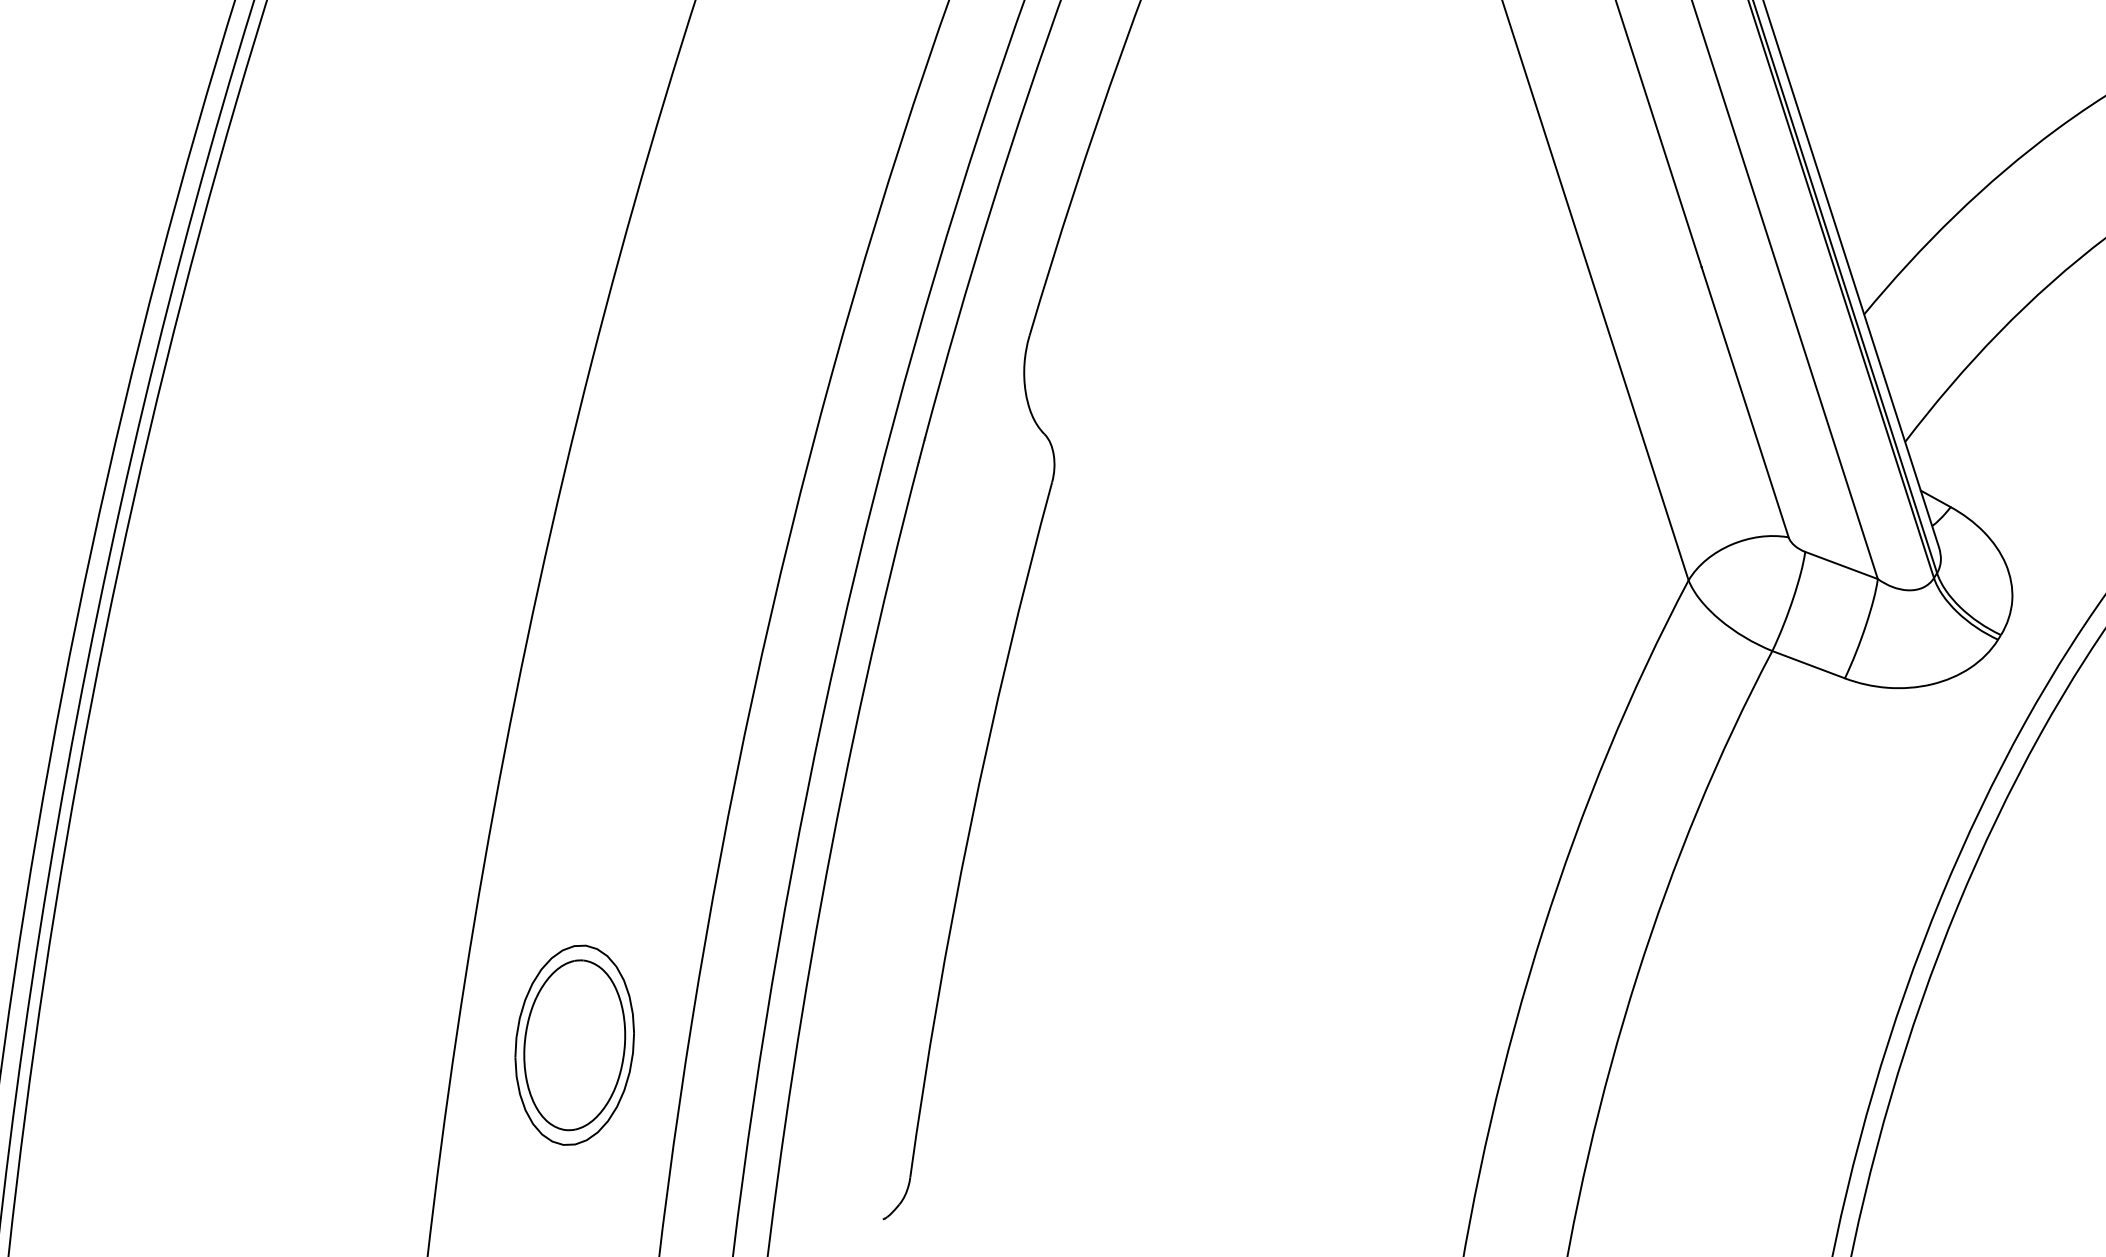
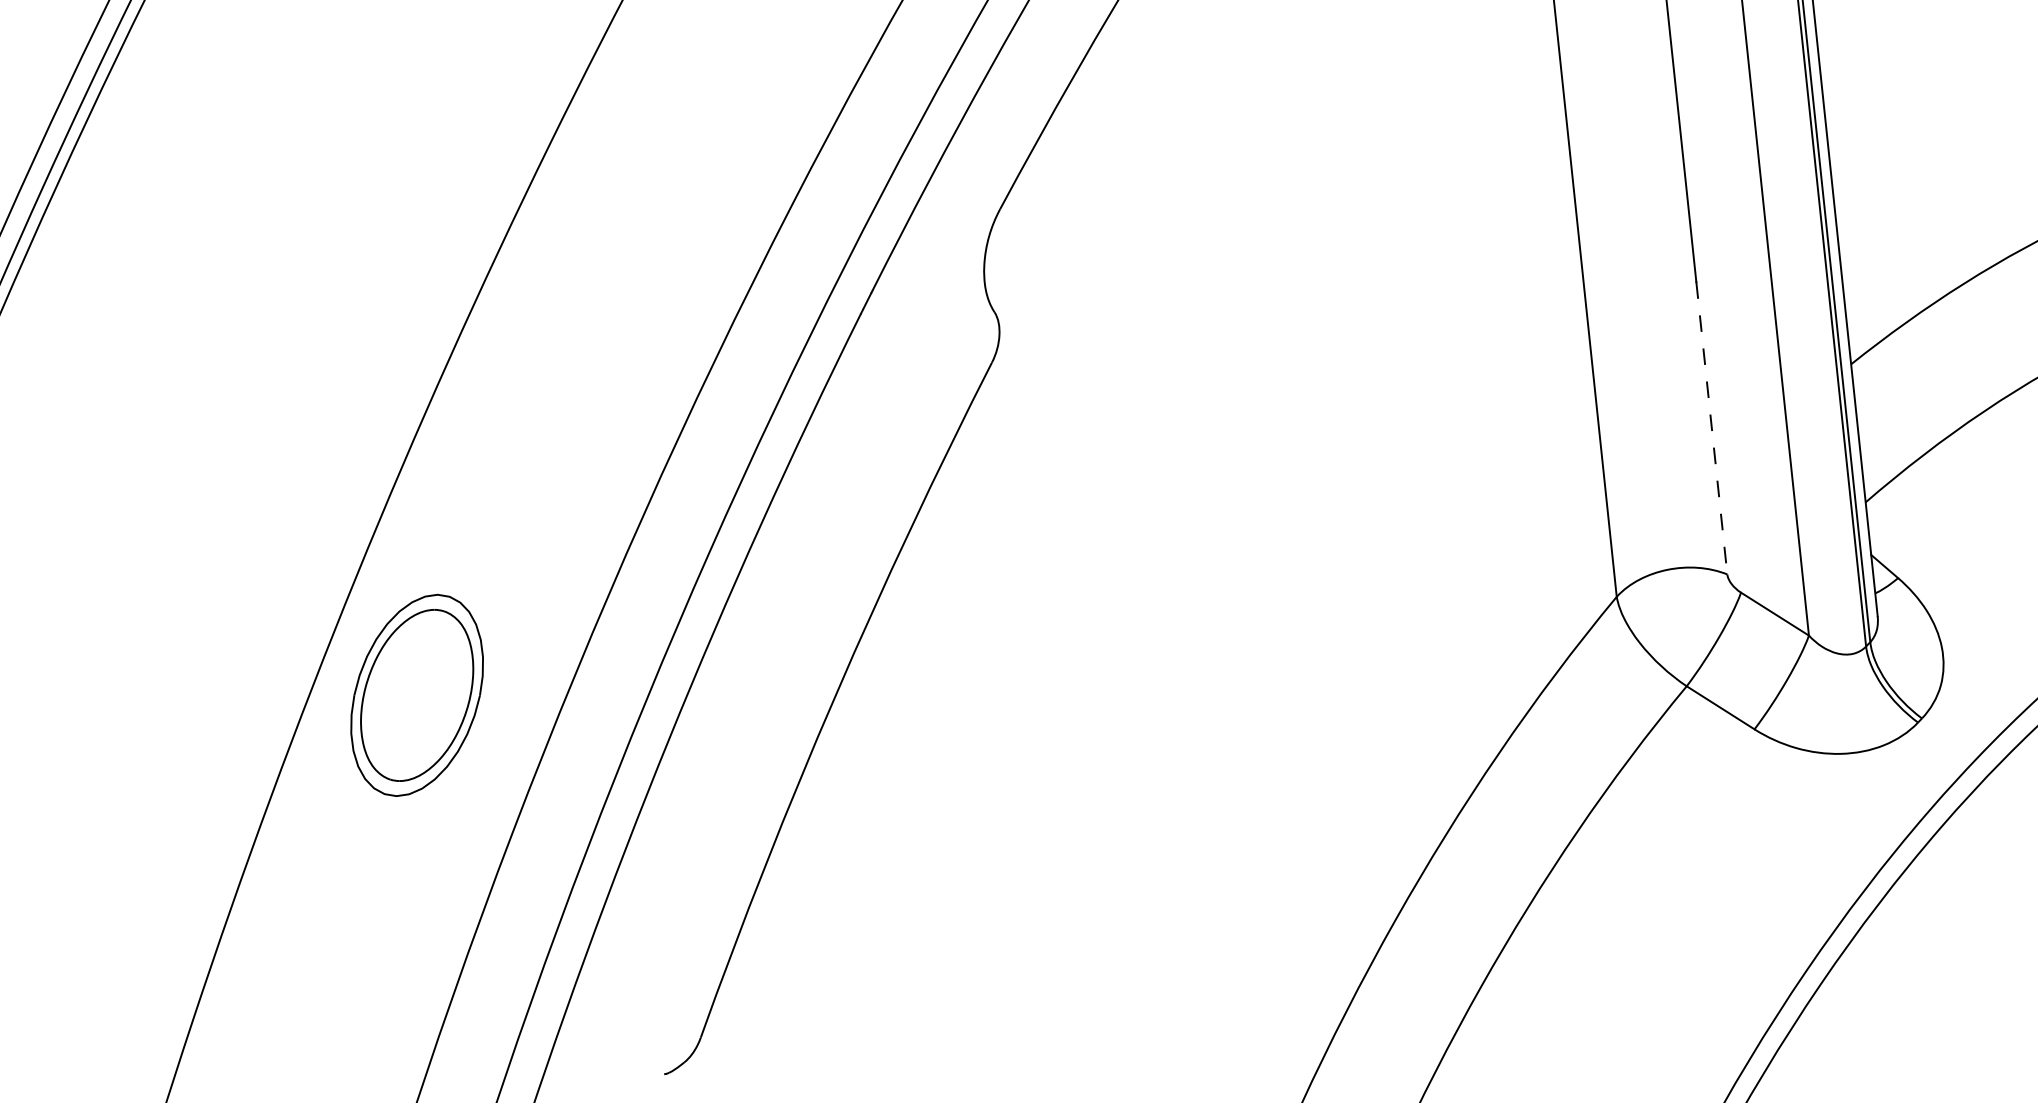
line: (1745, 402) -> (1712, 428), solid -> dashed
part: (574, 1044) -> (417, 694), moved

